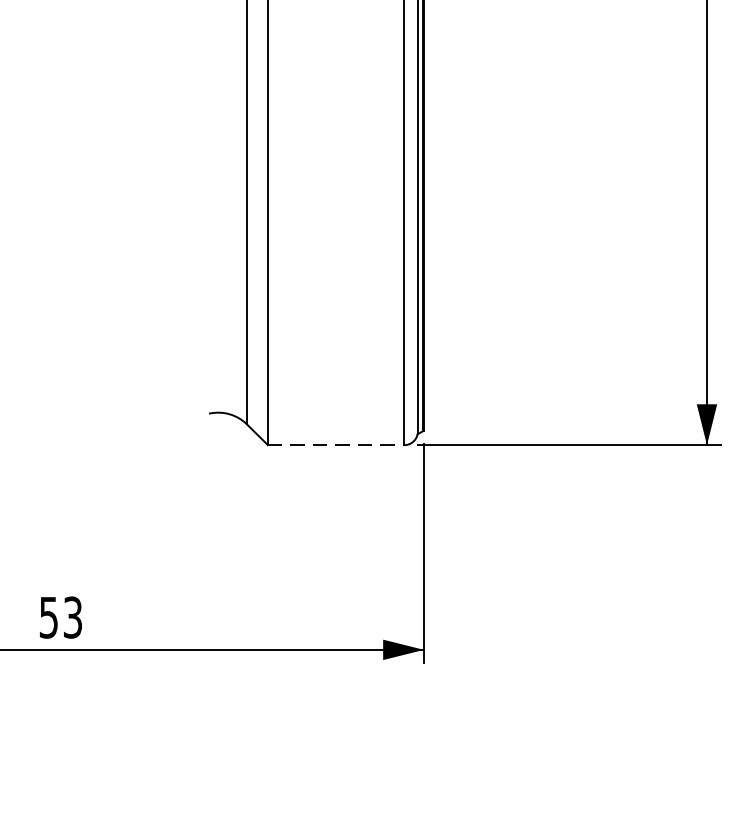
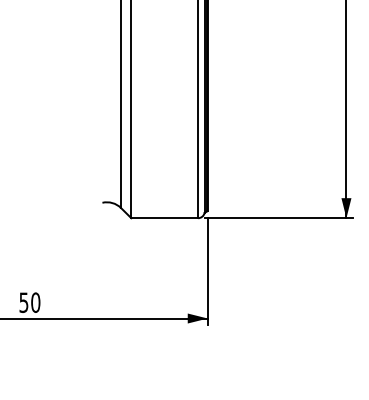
line: (337, 445) -> (165, 218), dashed -> solid
text: (72, 617) -> (35, 302), 53 -> 50

